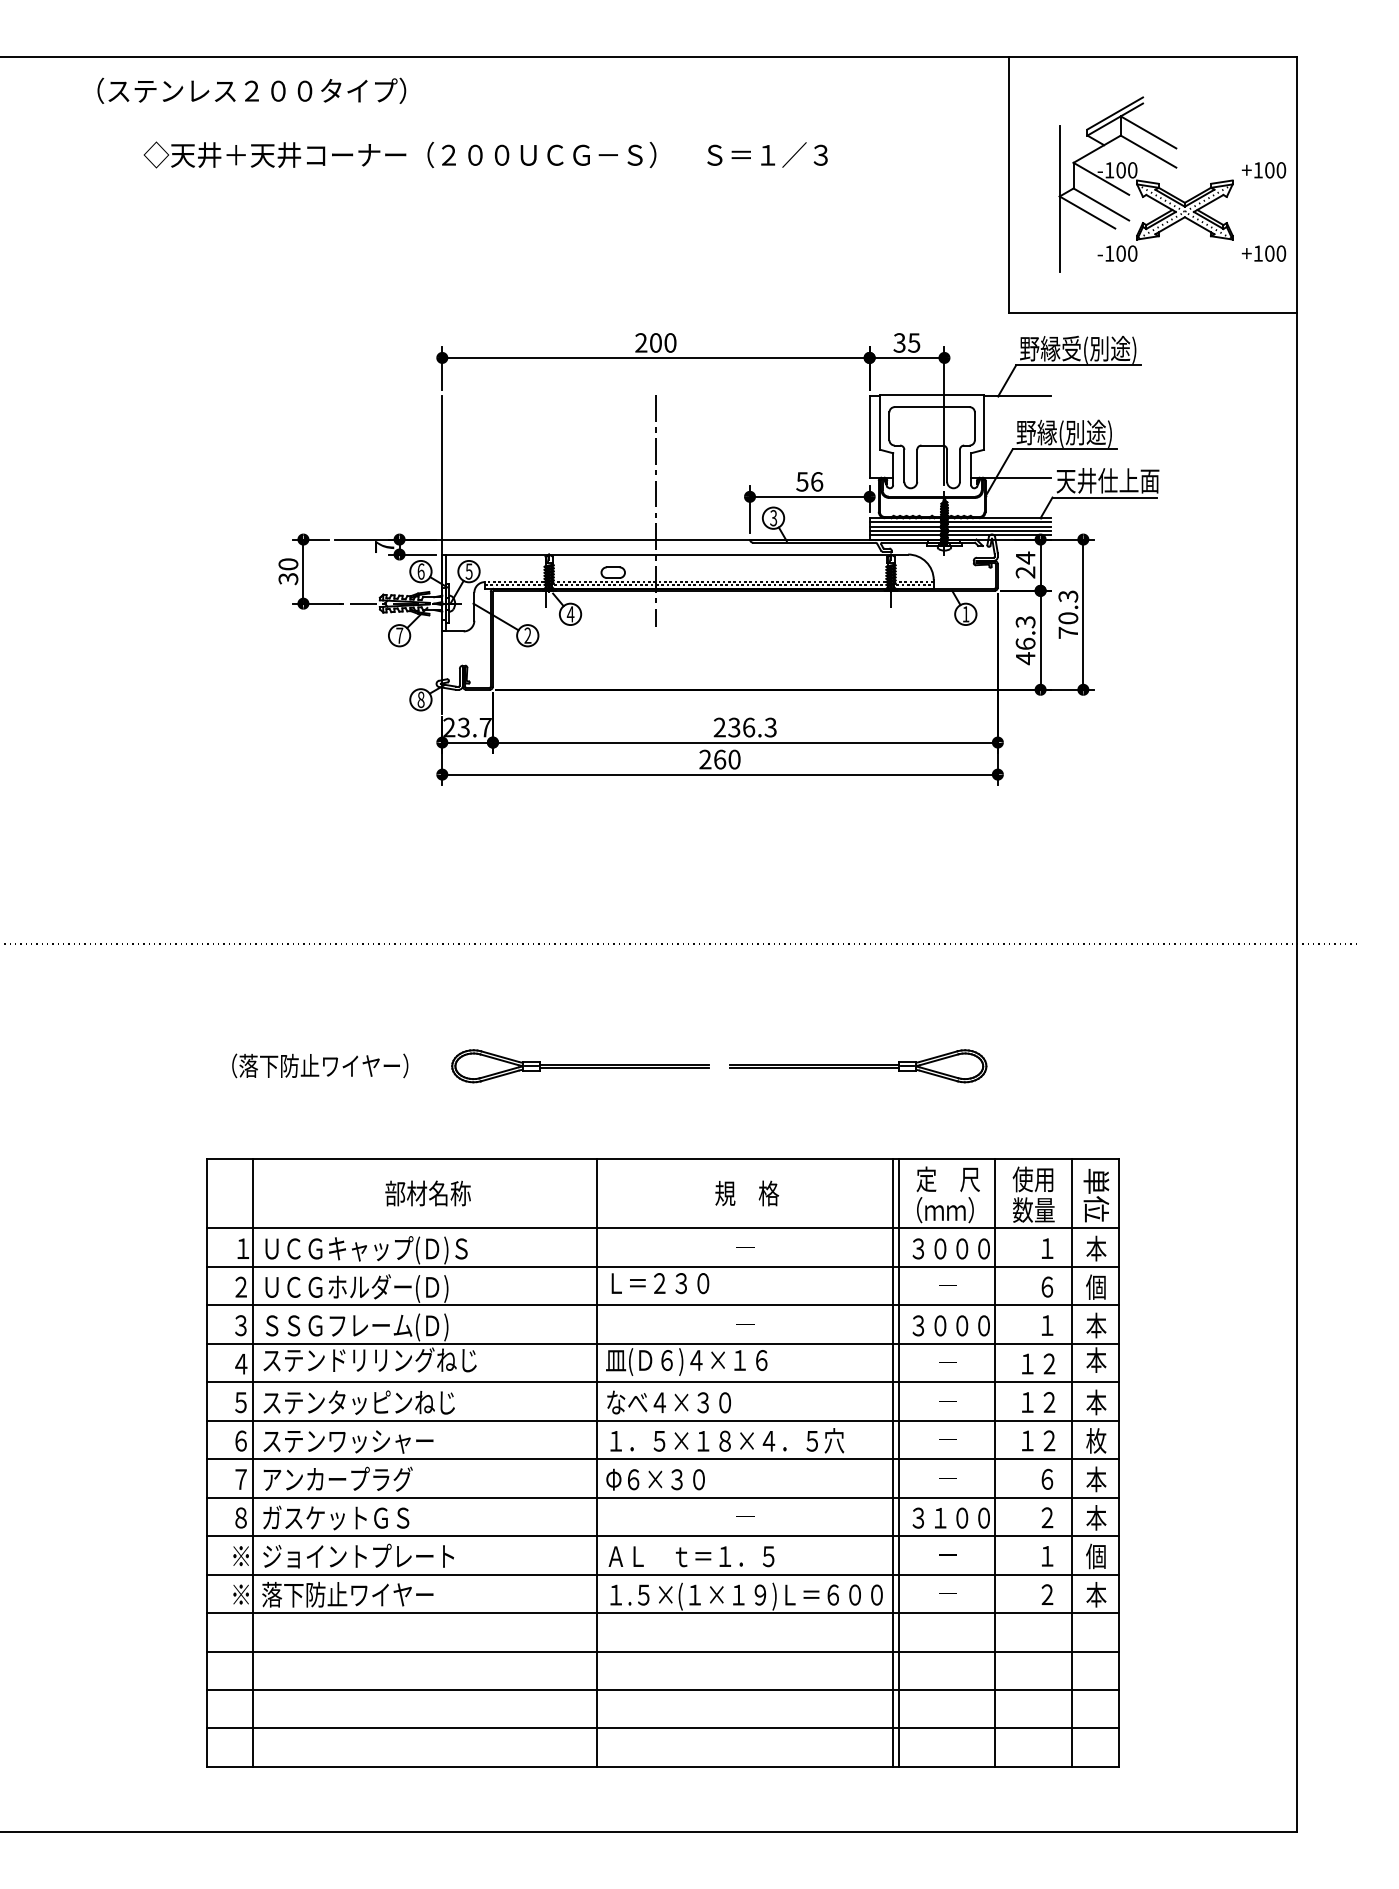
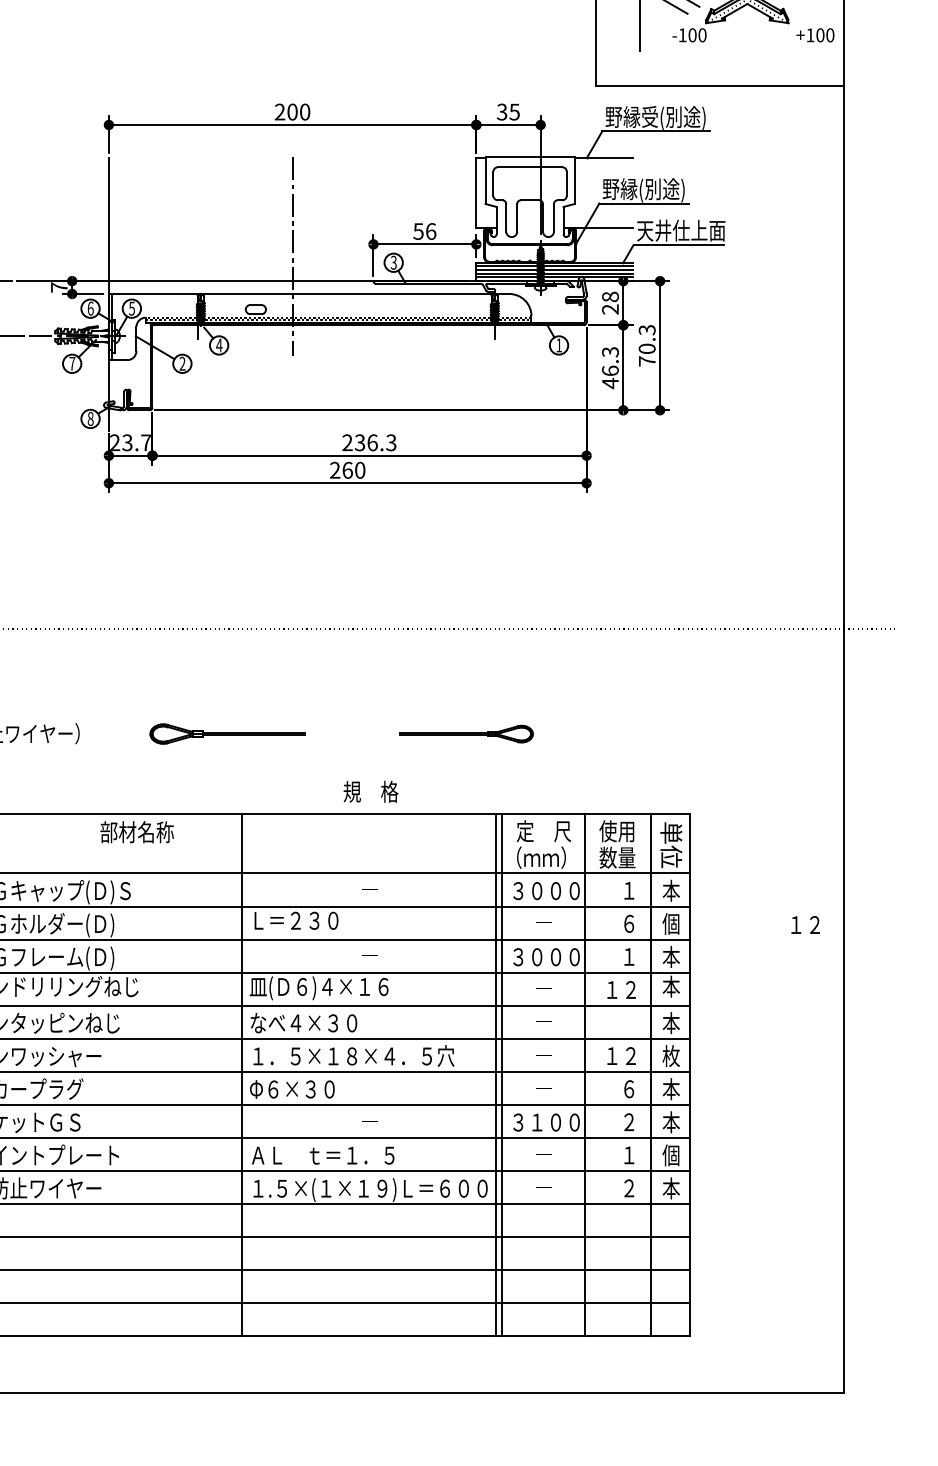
text: (1025, 557) -> (610, 296), 24 -> 28
part: (580, 1066) -> (227, 734), size x0.7
part: (858, 1066) -> (466, 734), size x0.6
text: (427, 1193) -> (136, 832), moved
text: (747, 1193) -> (371, 791), moved
text: (1038, 1402) -> (805, 925), moved

